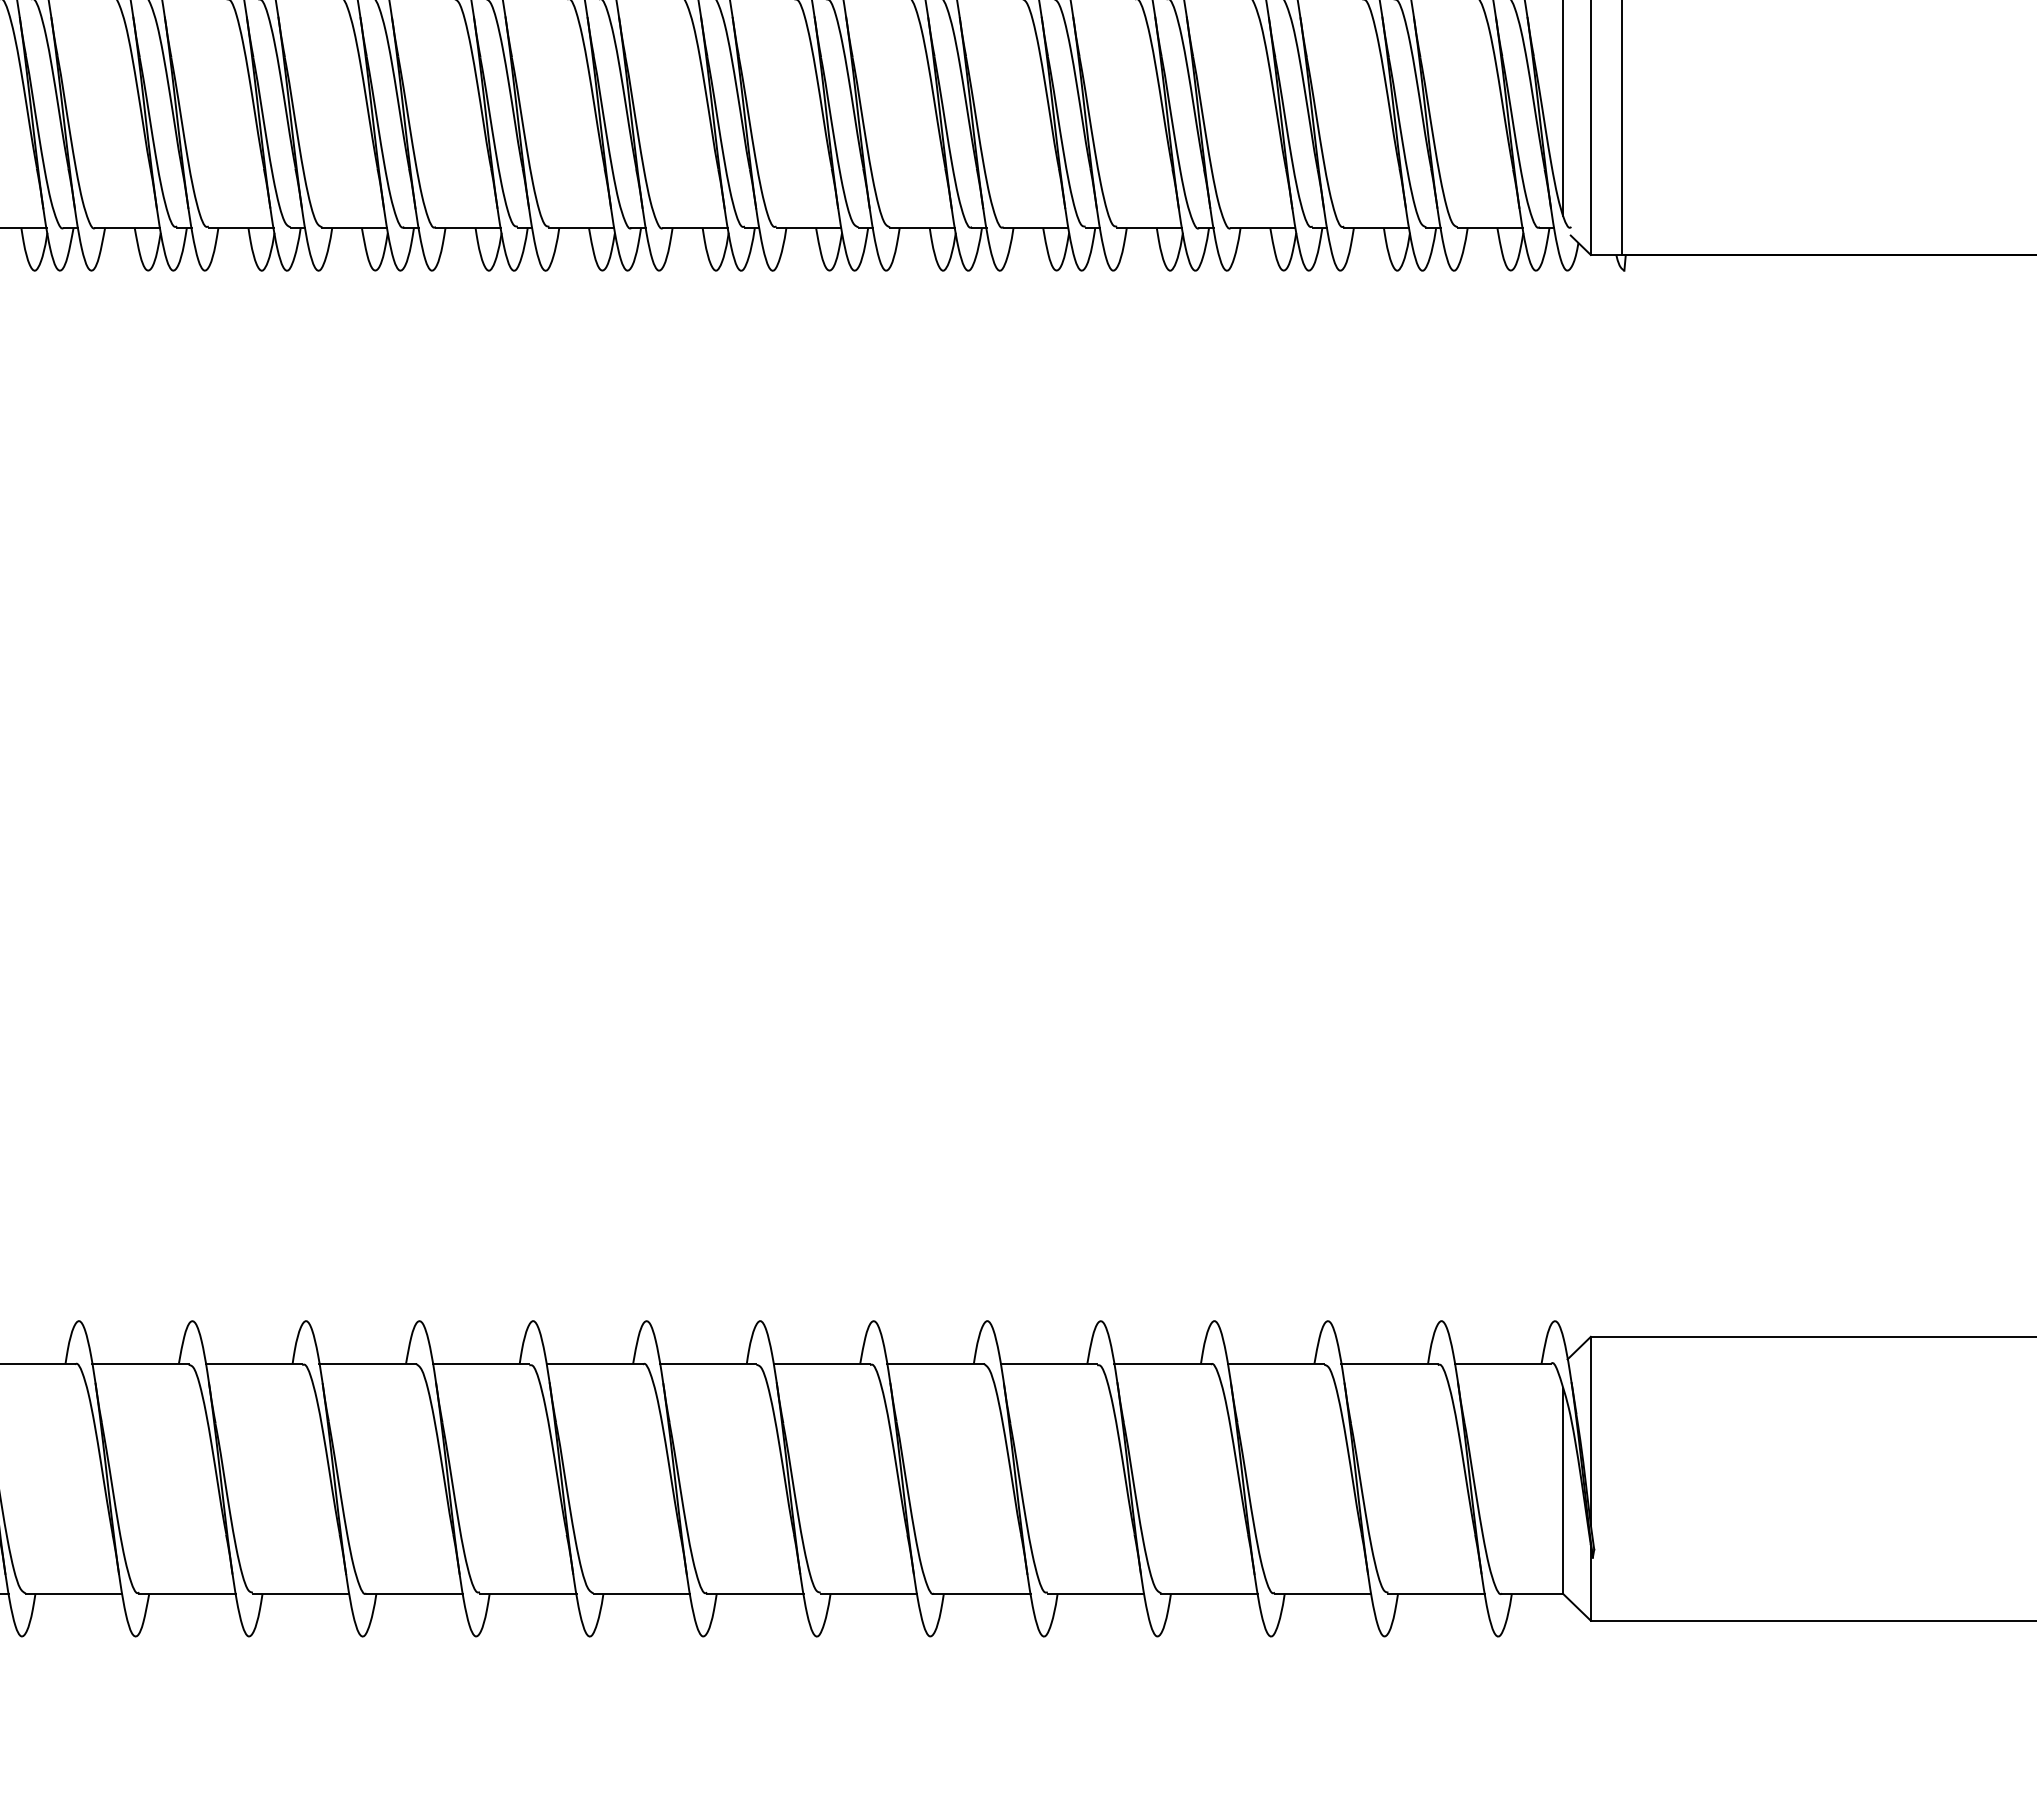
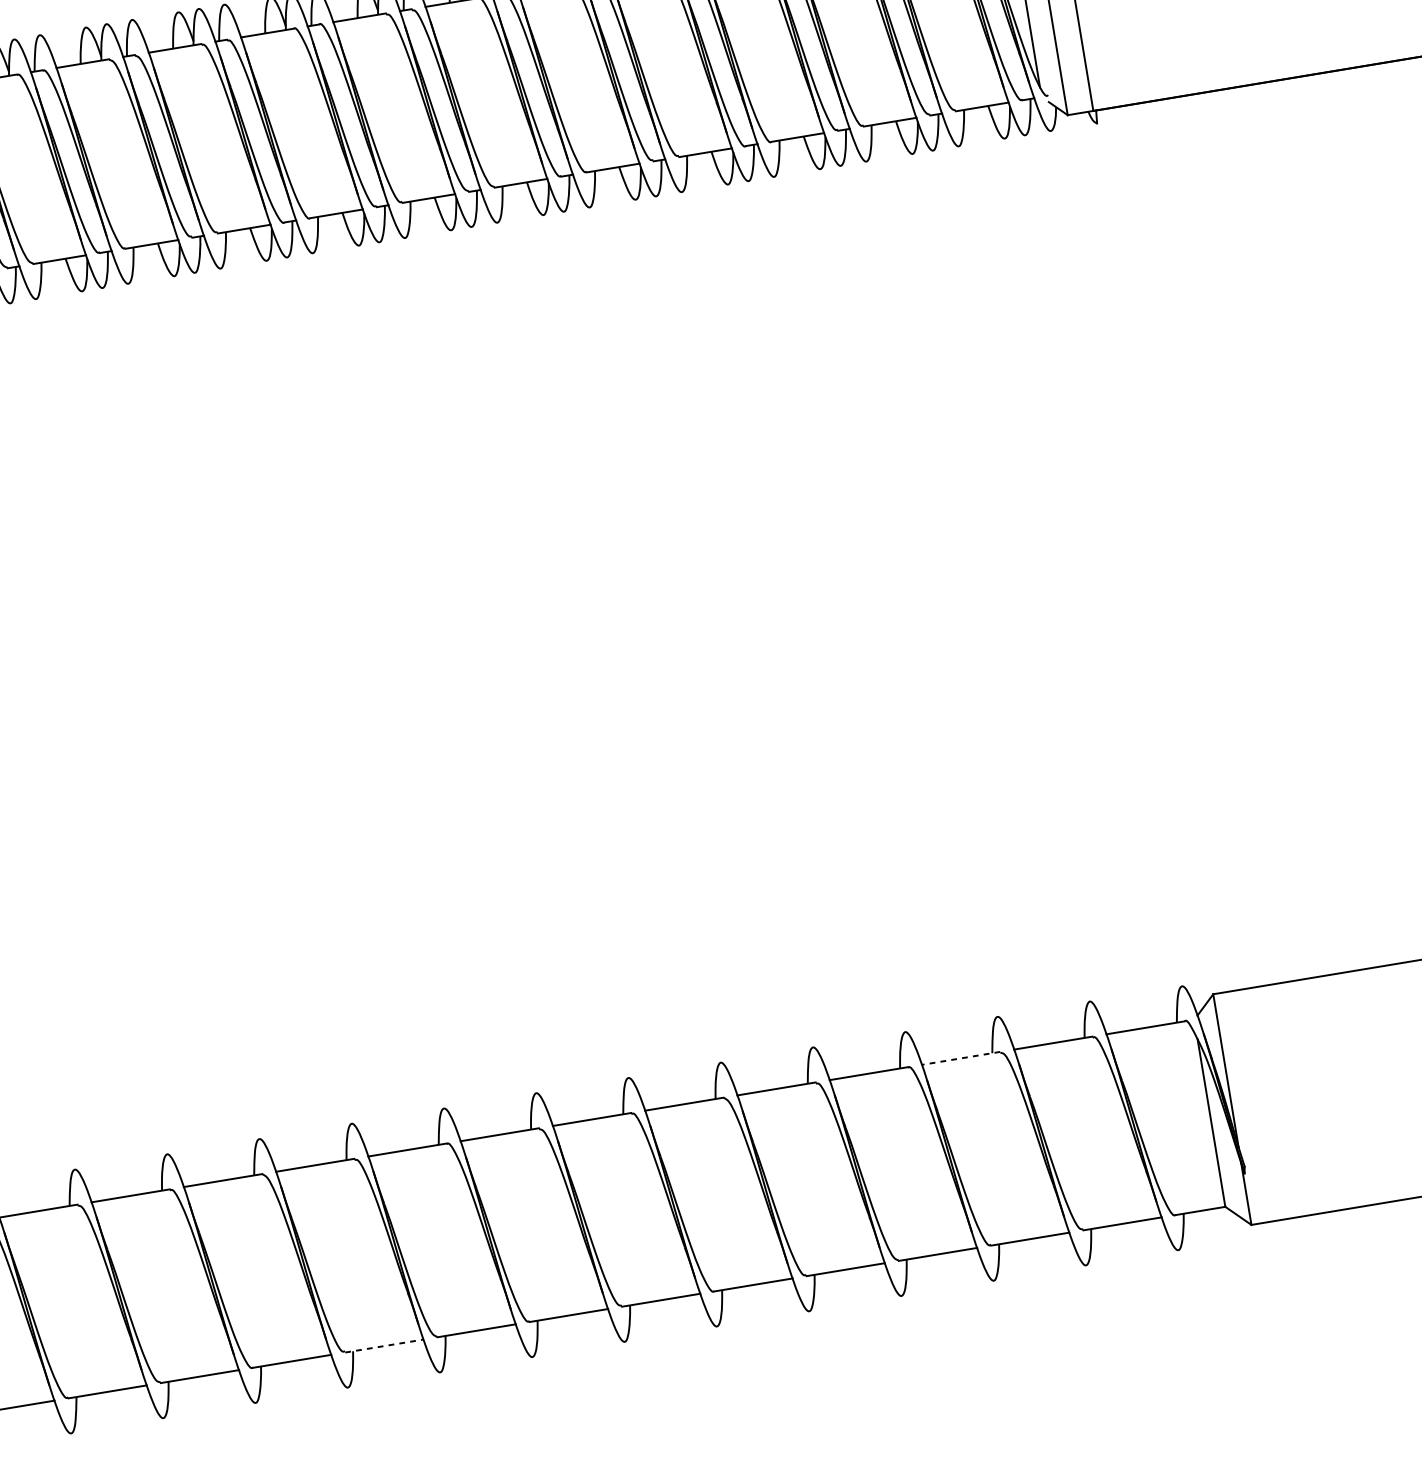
line: (1275, 1363) -> (960, 1058), solid -> dashed
line: (528, 1593) -> (384, 1345), solid -> dashed

